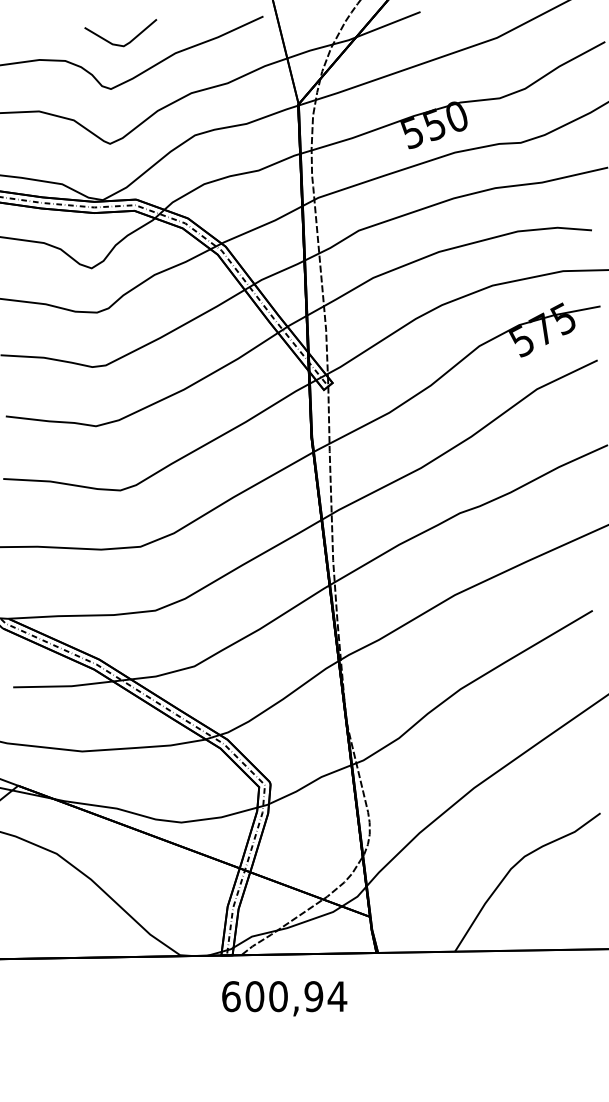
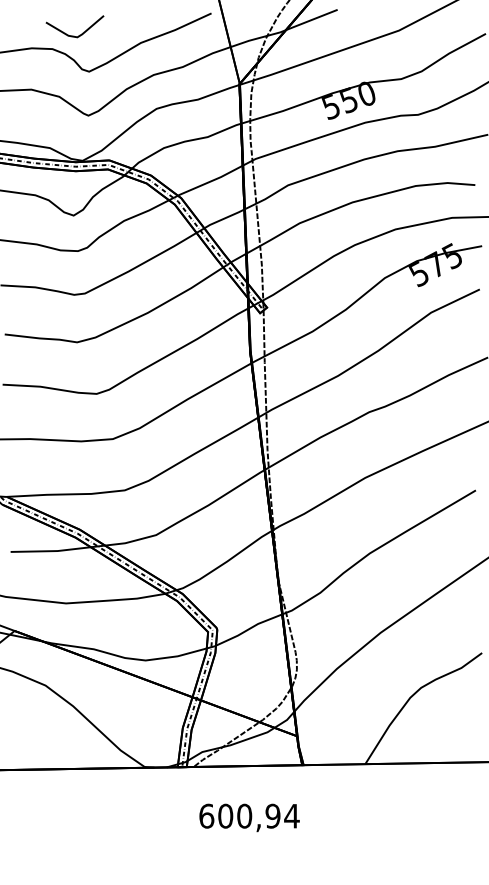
line: (120, 44) -> (74, 35), moved
text: (284, 998) -> (249, 817), moved

